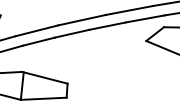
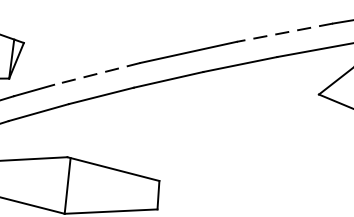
line: (129, 10) -> (284, 32), solid -> dashed
line: (36, 30) -> (96, 73), solid -> dashed

